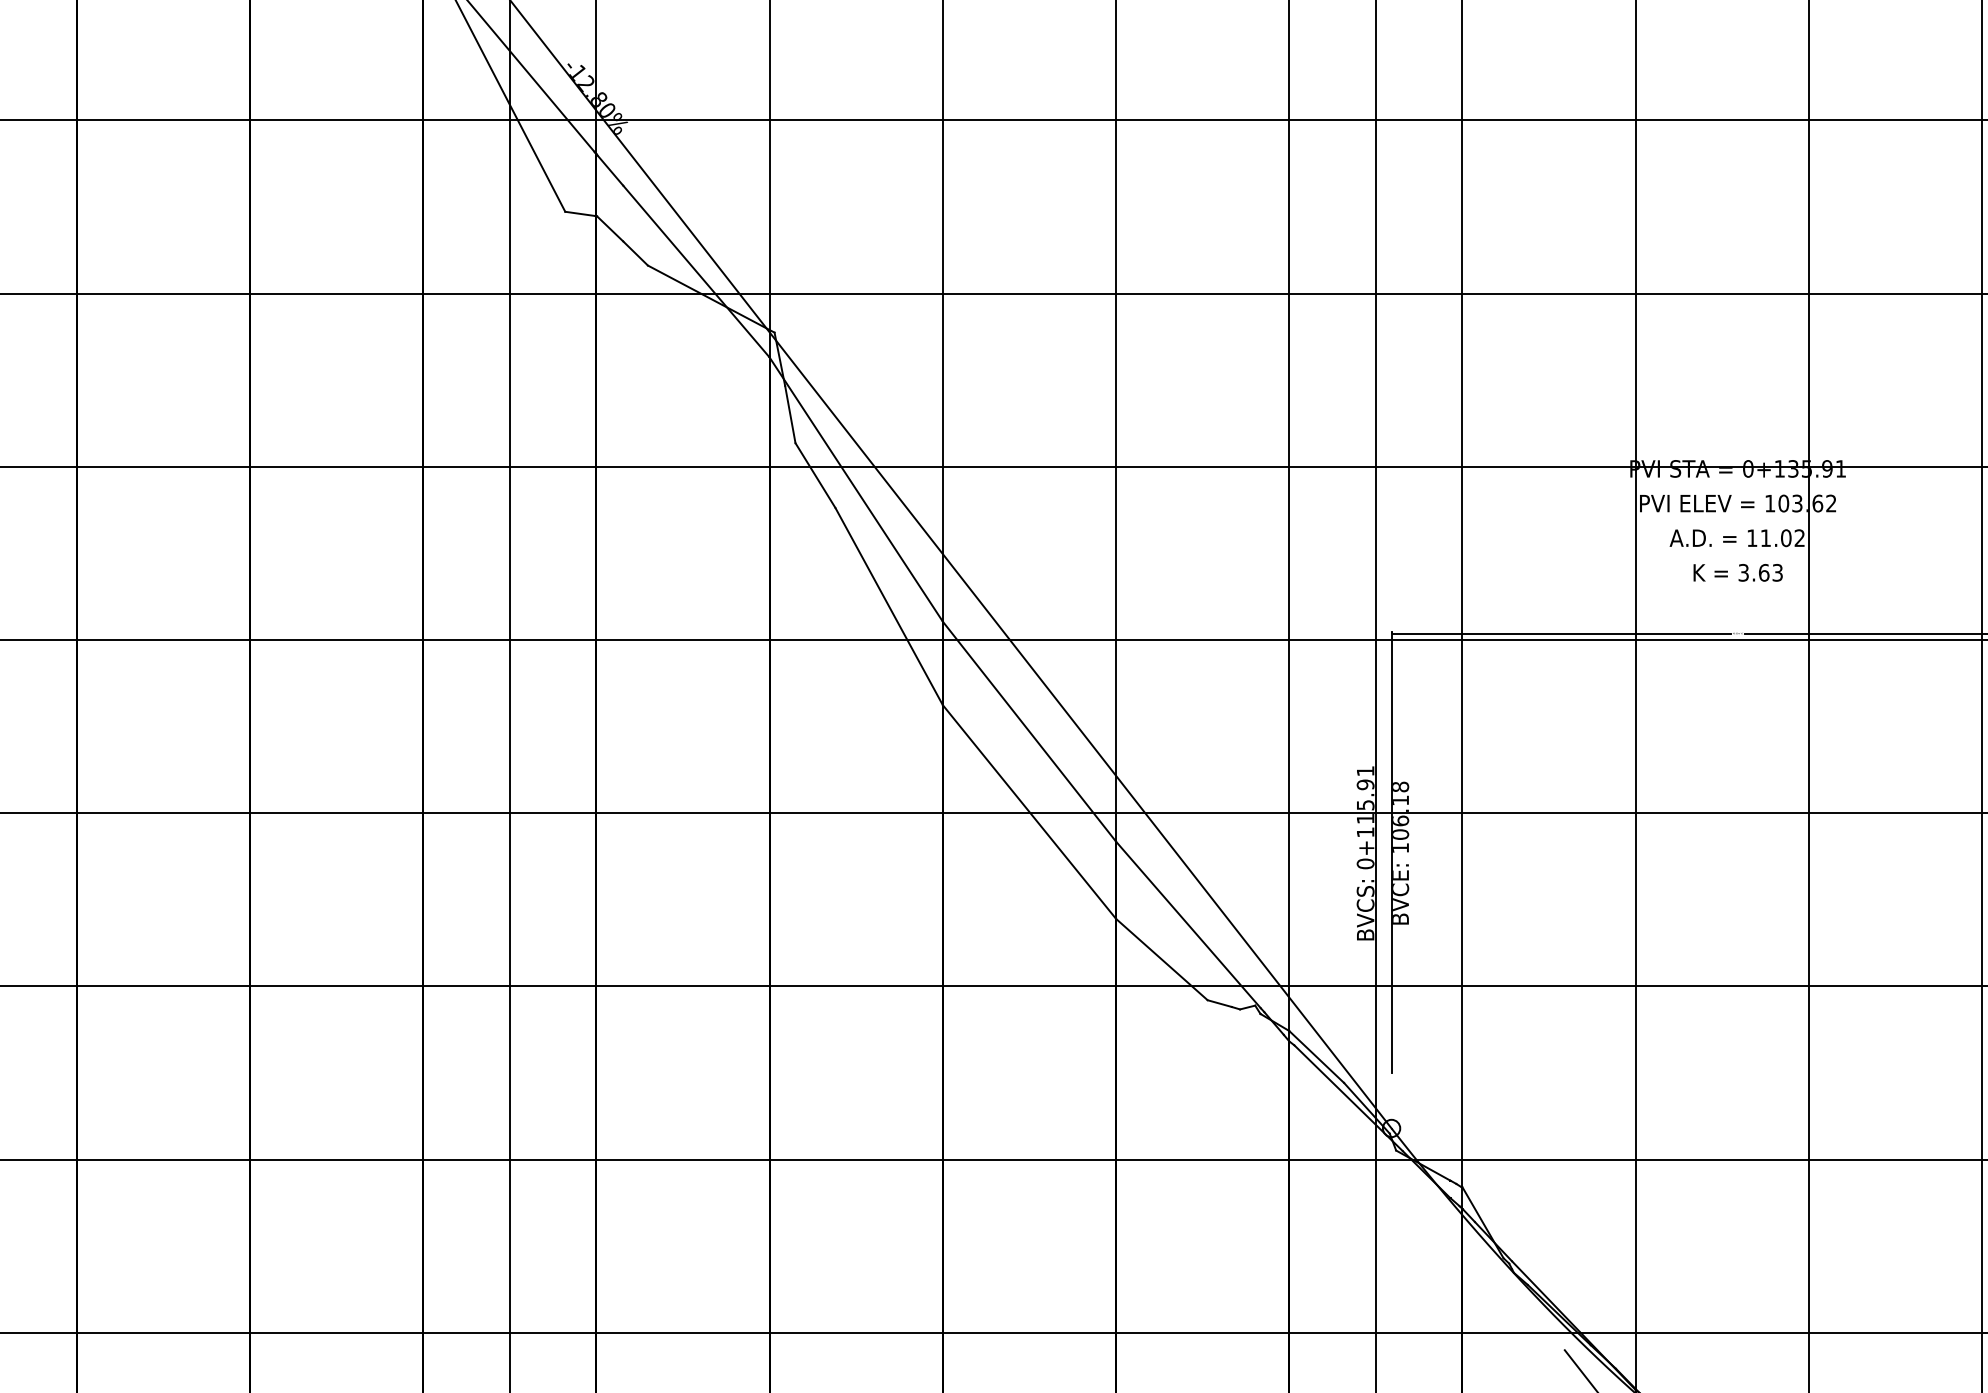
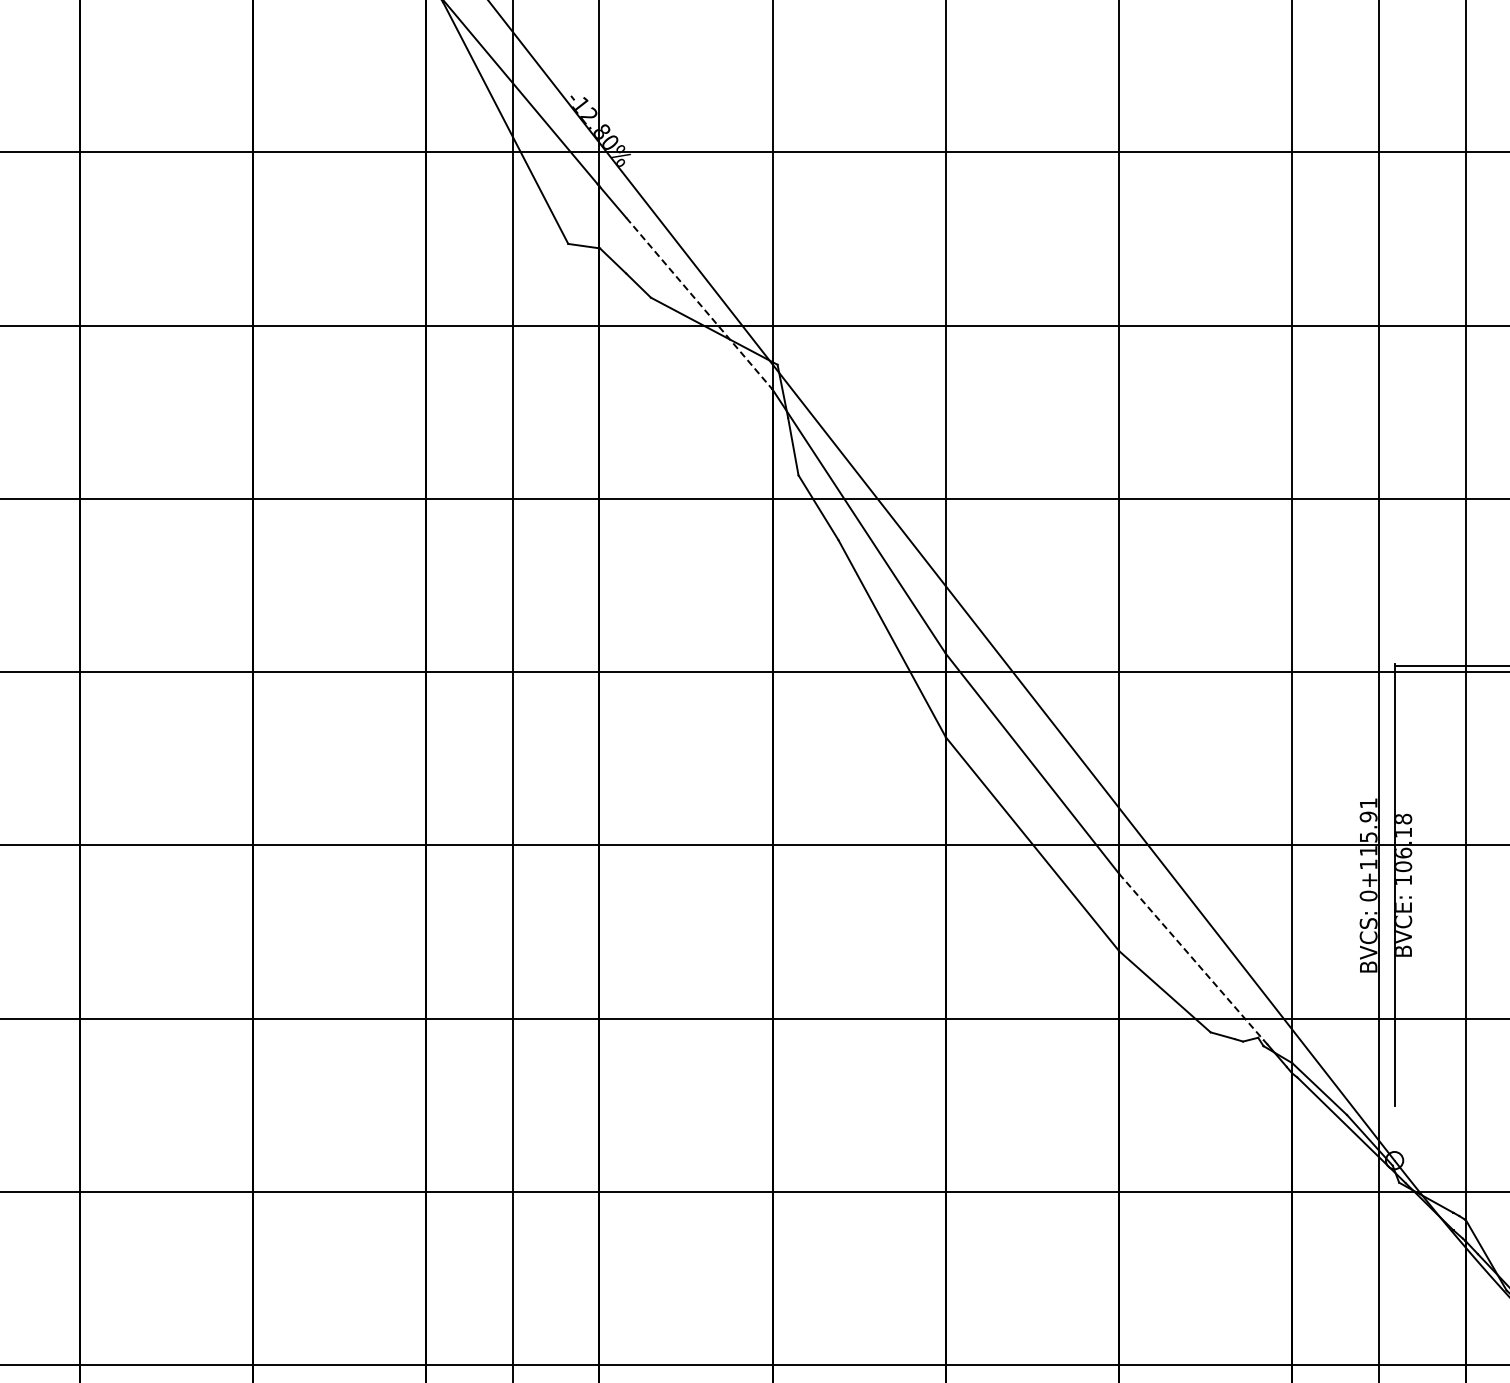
line: (696, 271) -> (699, 303), solid -> dashed
line: (1188, 925) -> (1191, 957), solid -> dashed

